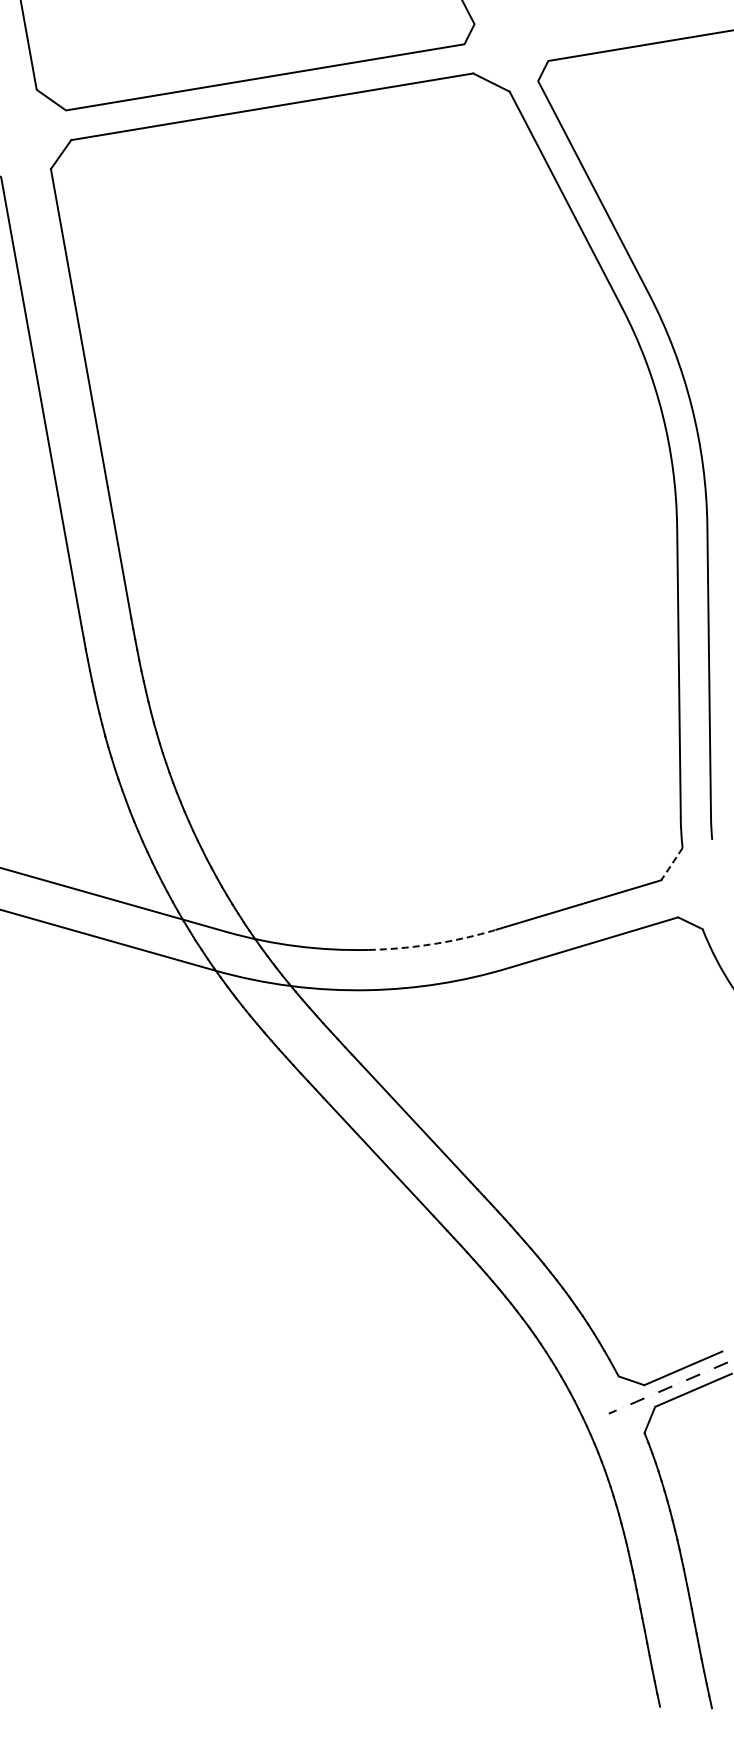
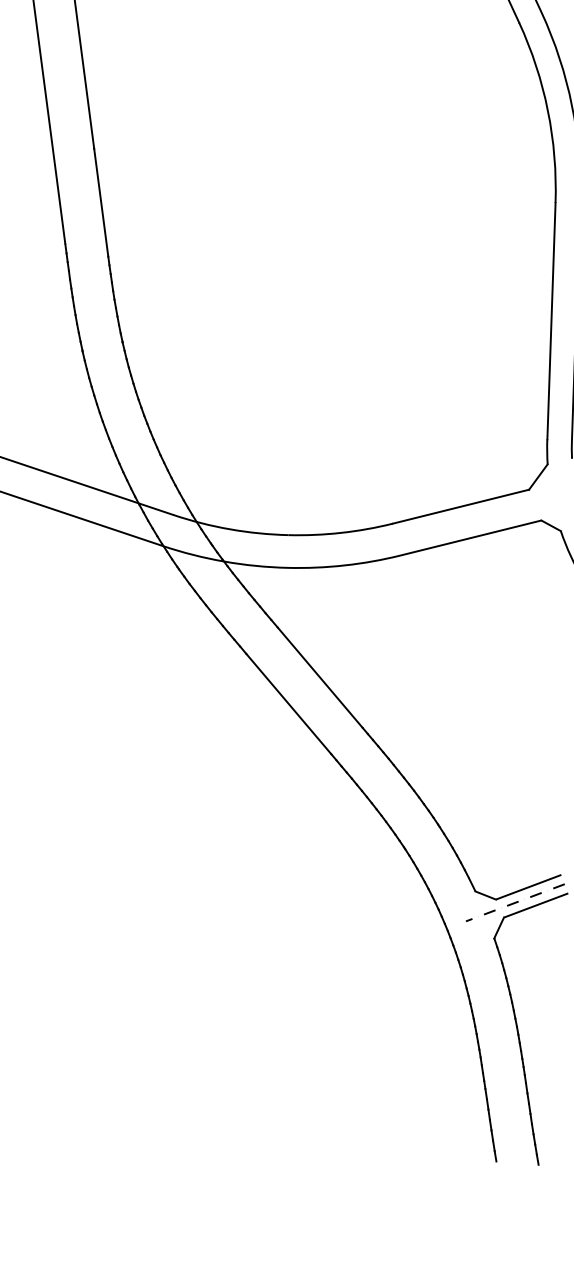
line: (671, 864) -> (538, 477), dashed -> solid
arc: (433, 944) -> (341, 533), dashed -> solid

